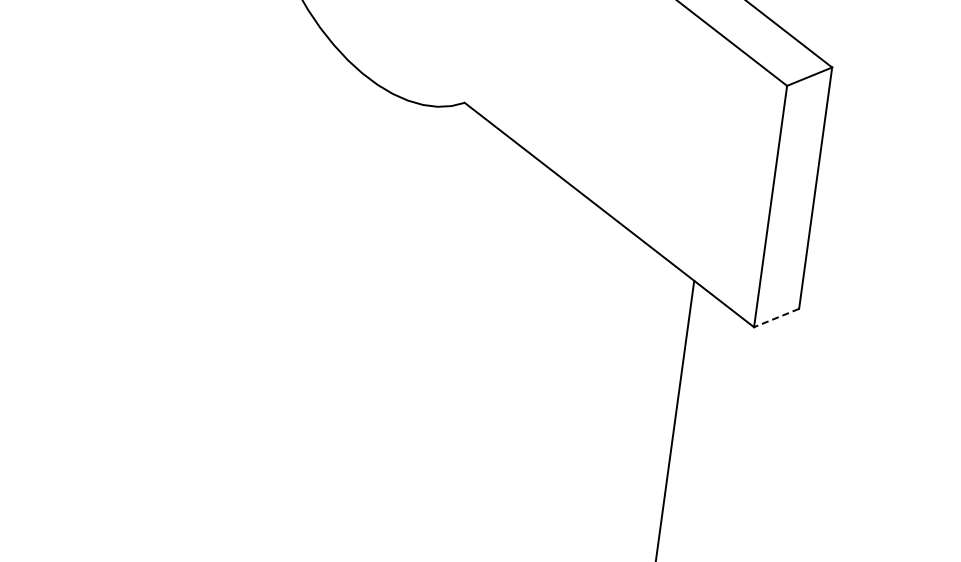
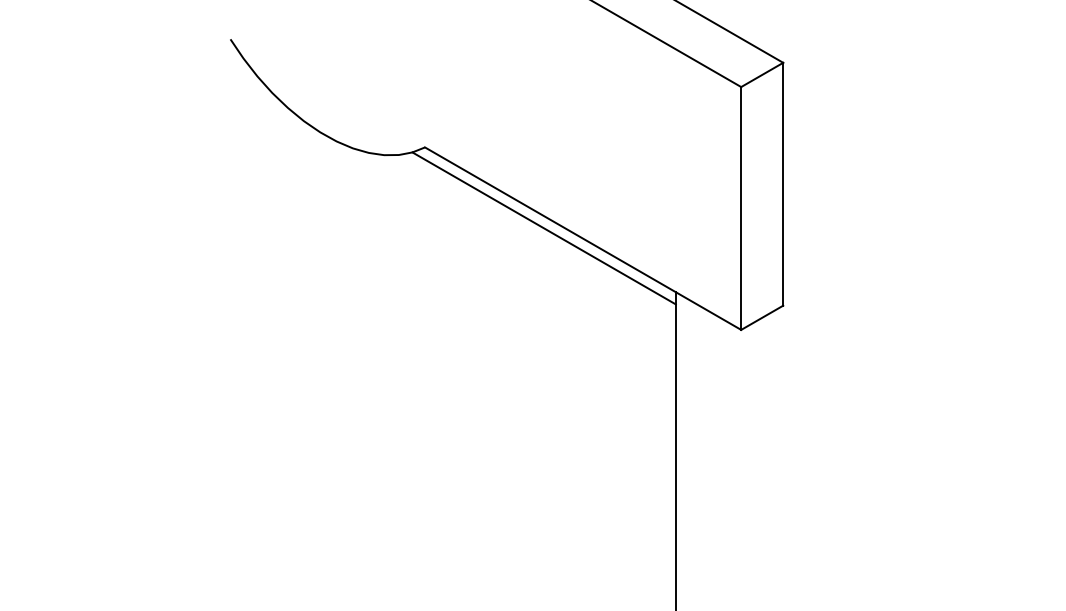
line: (571, 199) -> (543, 228), added
line: (775, 318) -> (761, 318), dashed -> solid

